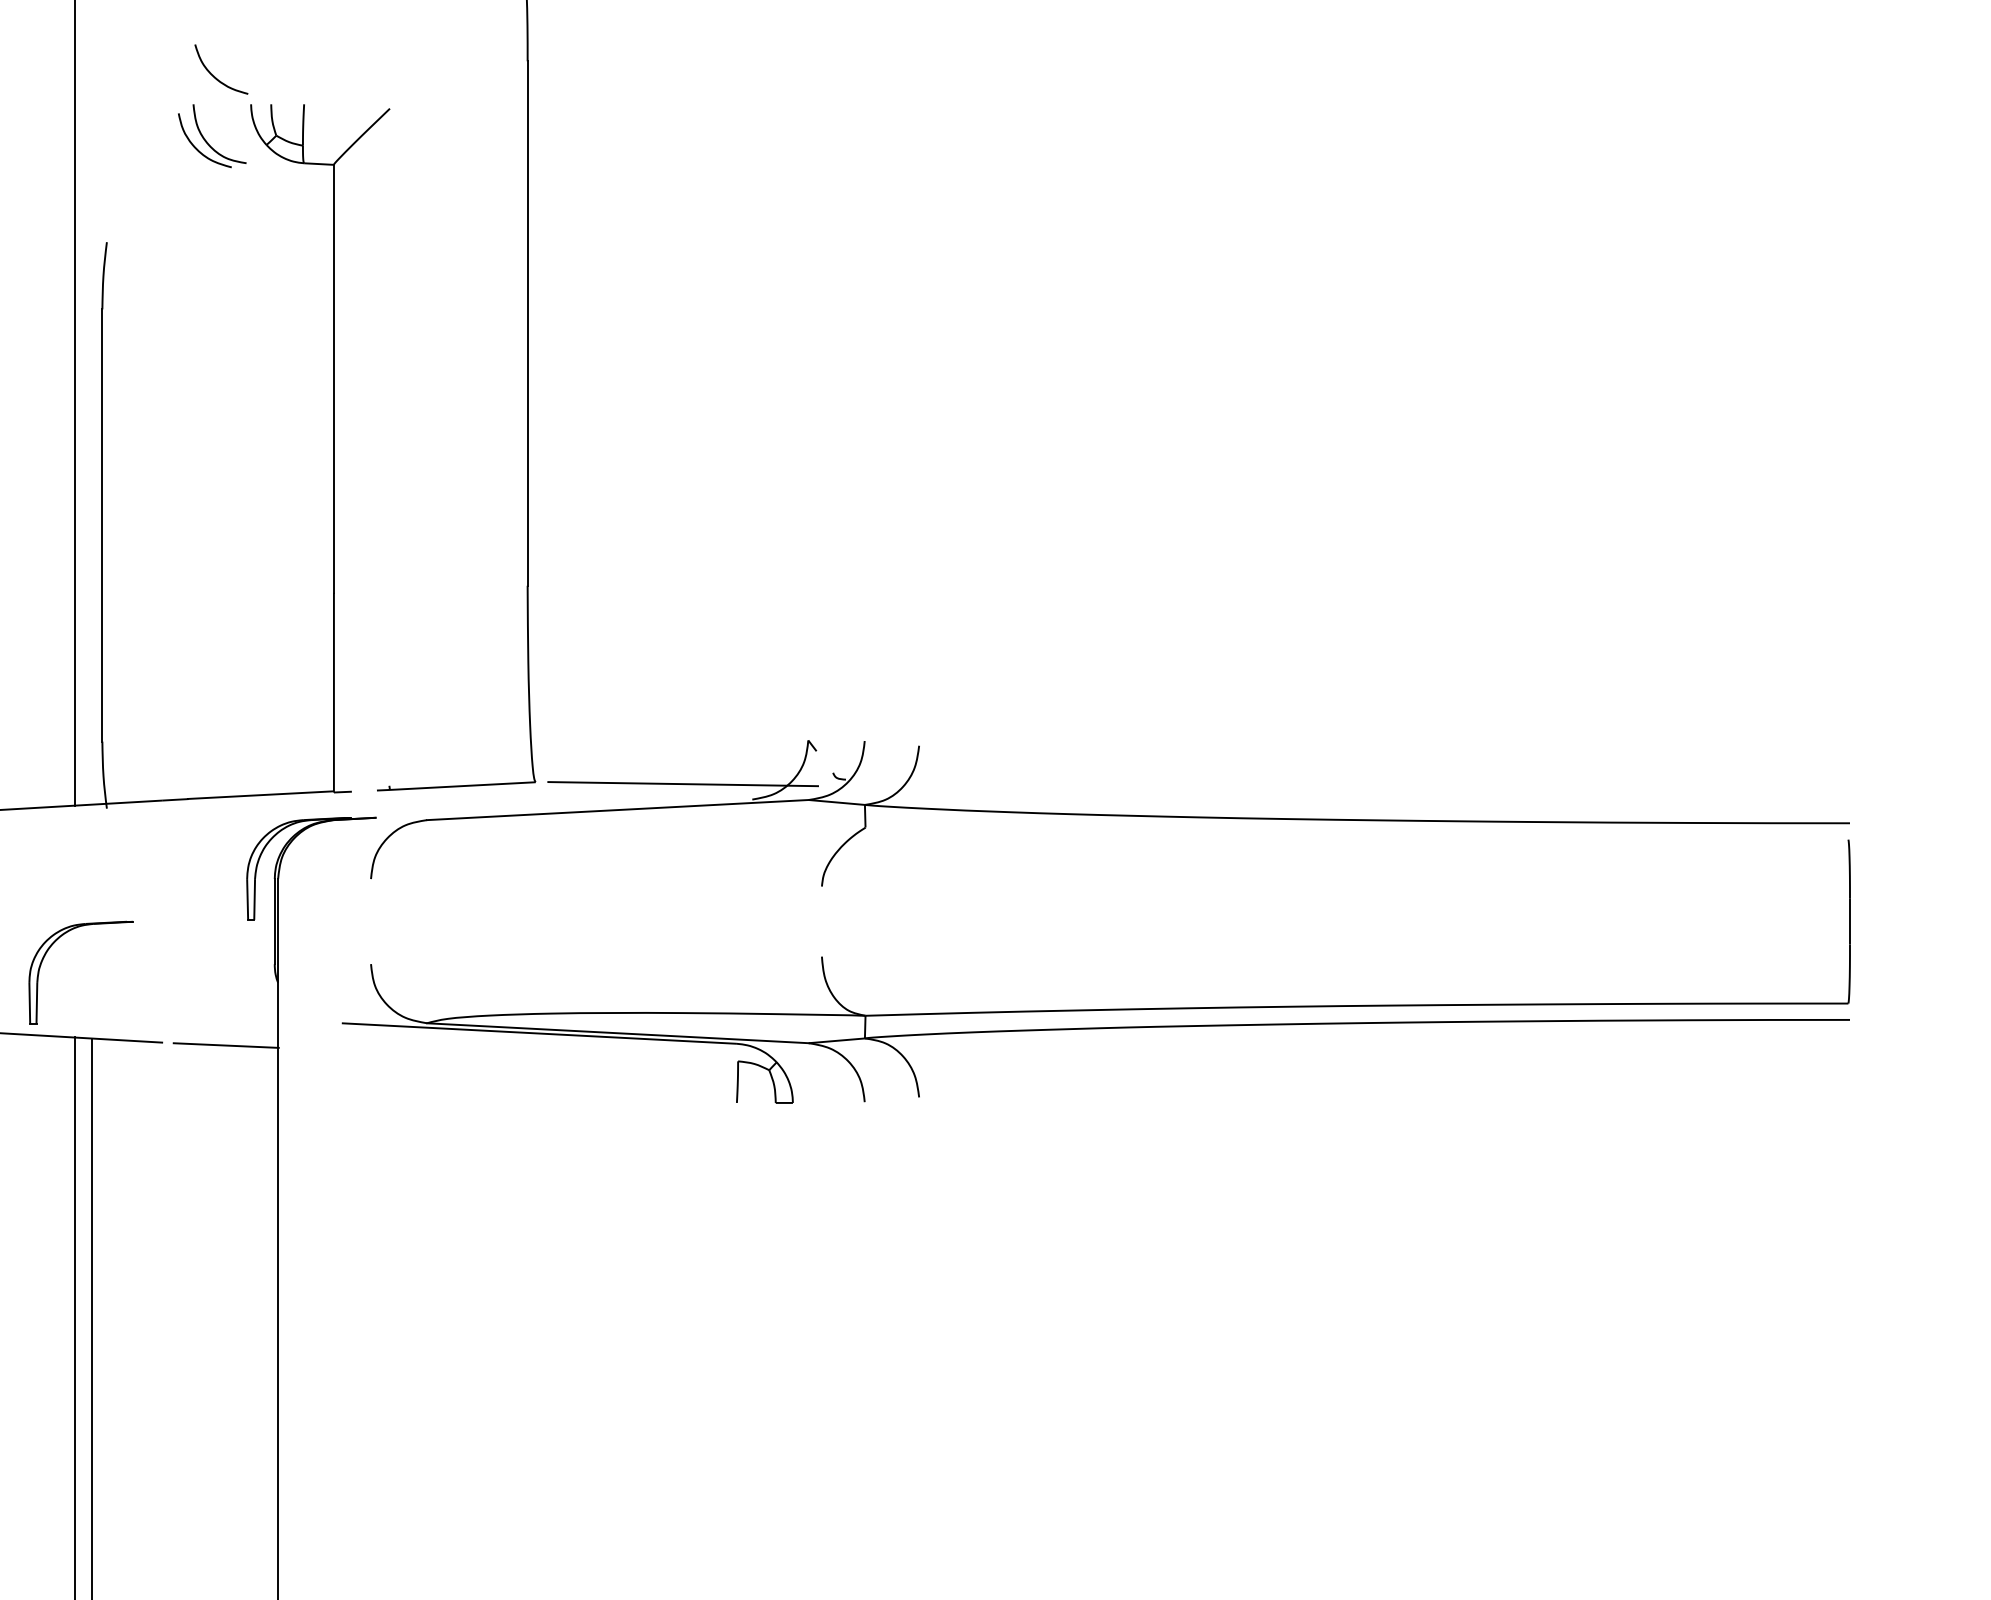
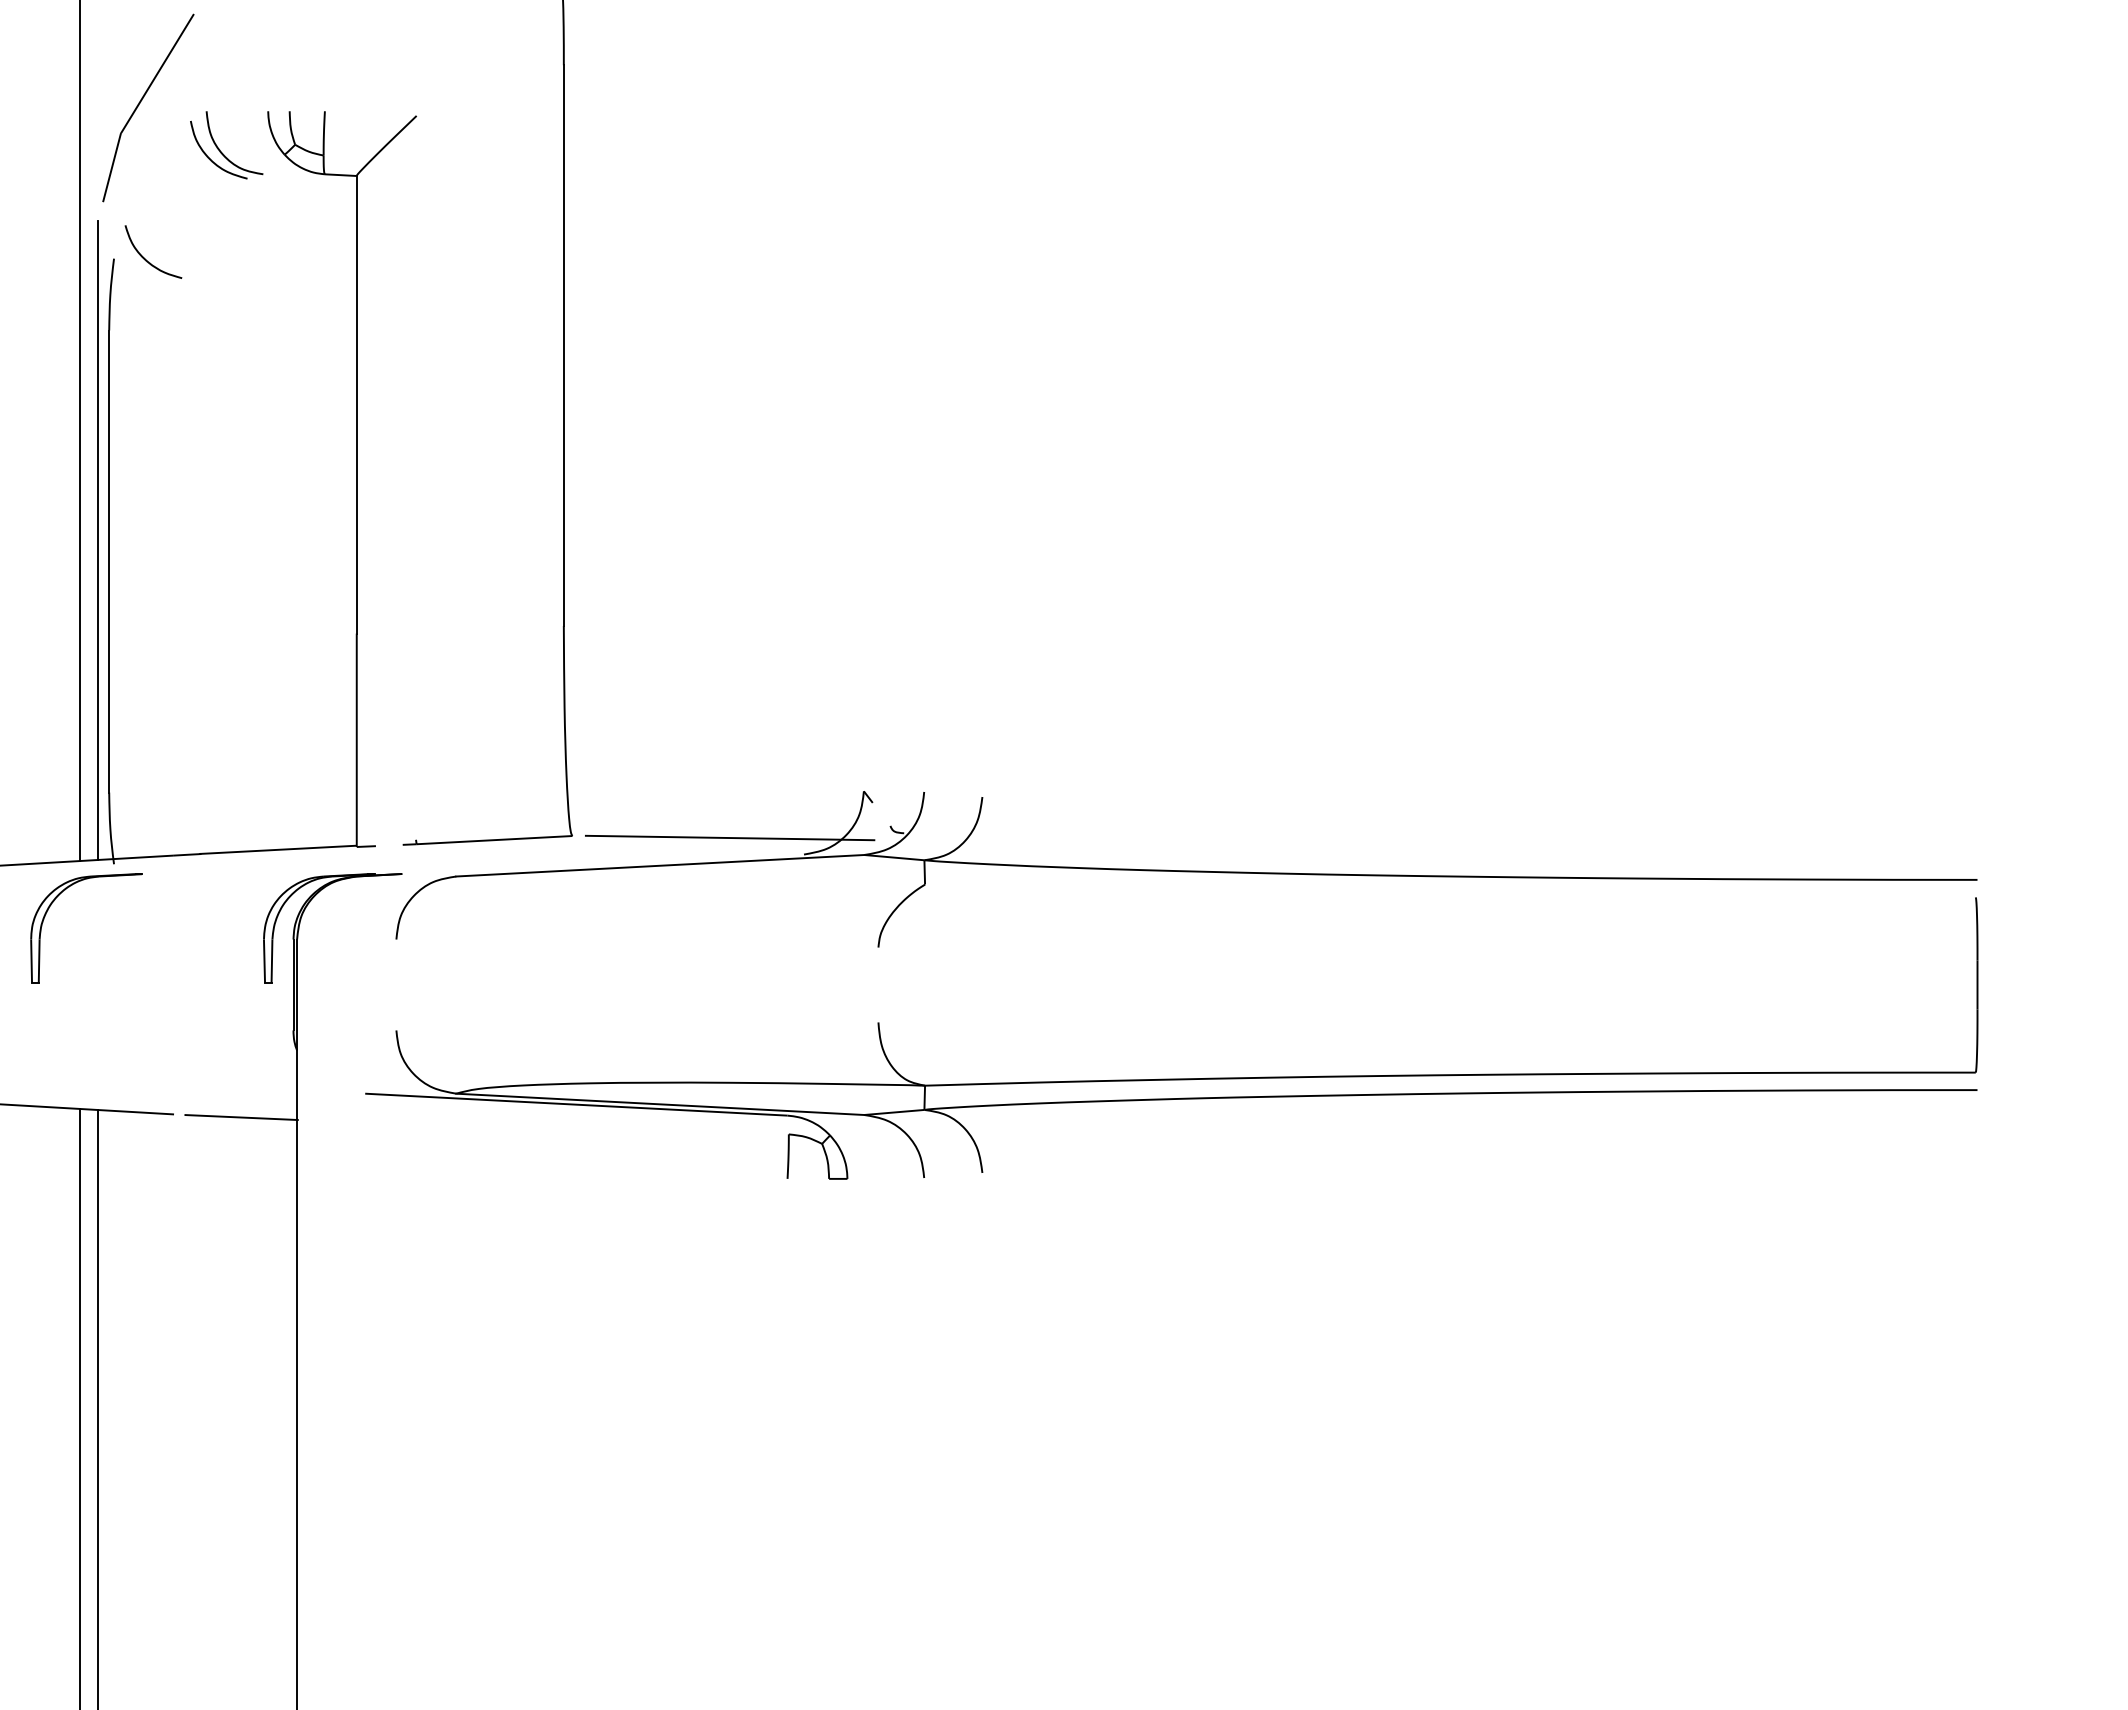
curve: (213, 75) -> (145, 258), moved
part: (131, 97) -> (140, 103), added
line: (92, 505) -> (98, 540), added
part: (51, 947) -> (54, 901), moved

